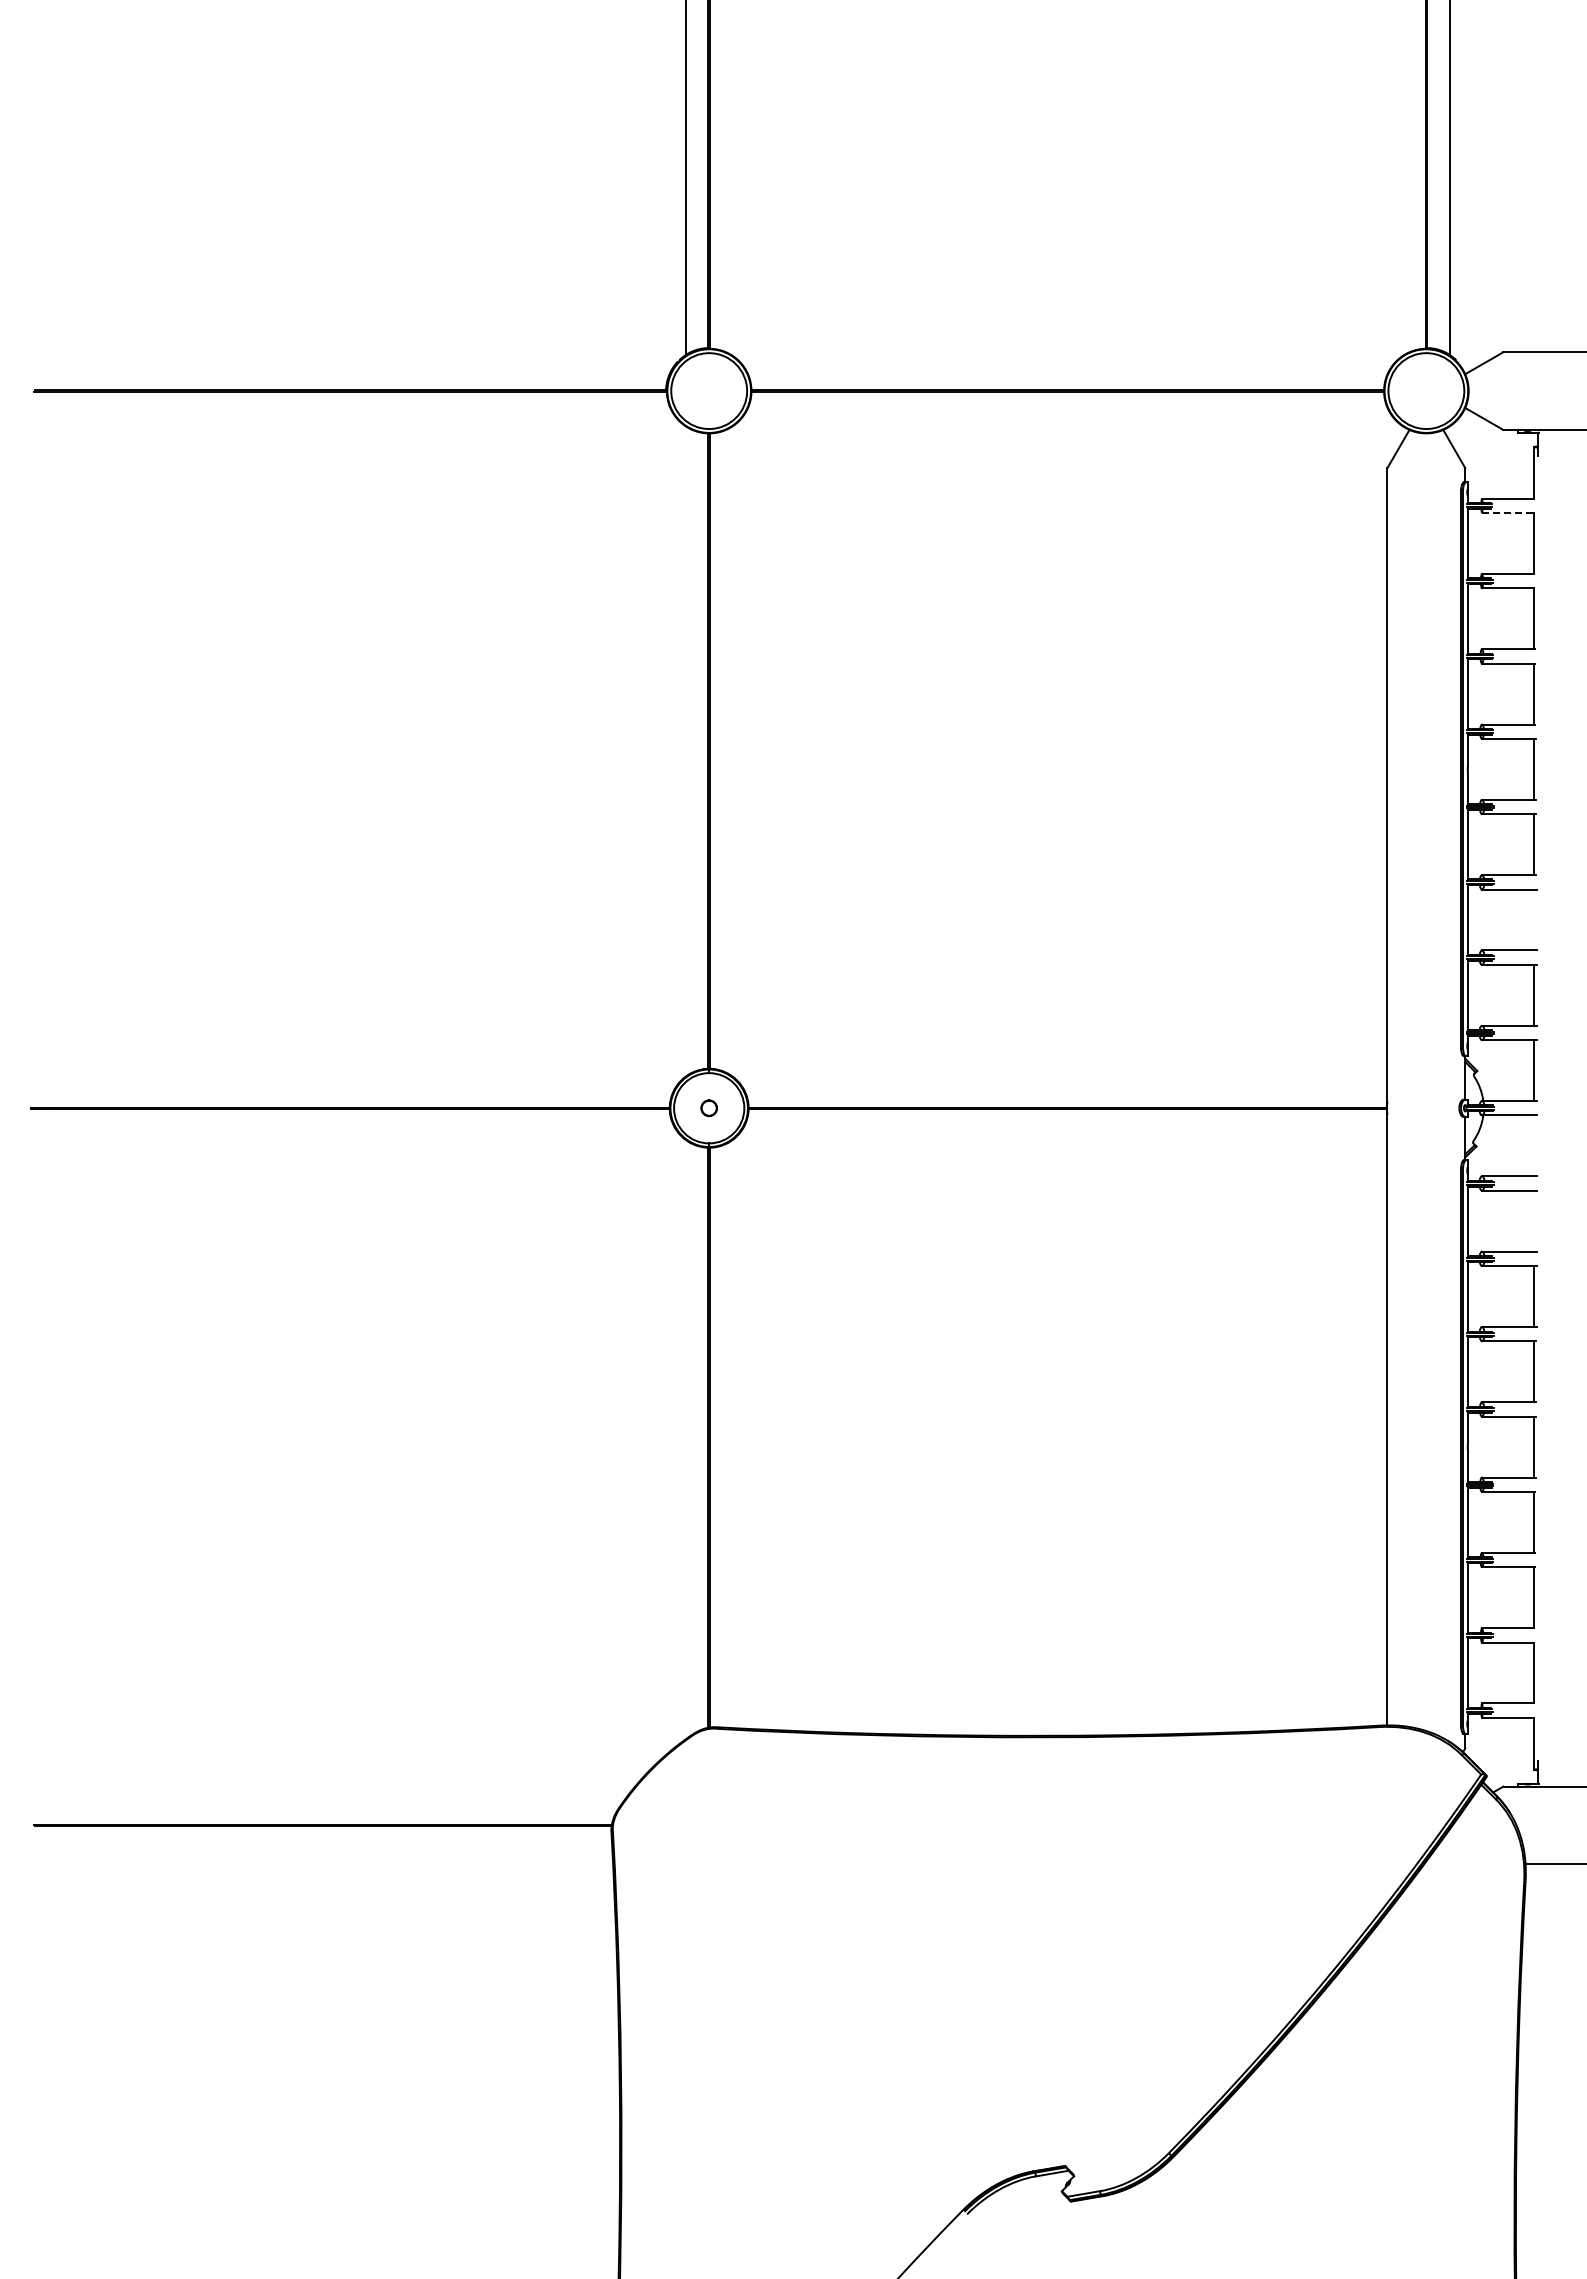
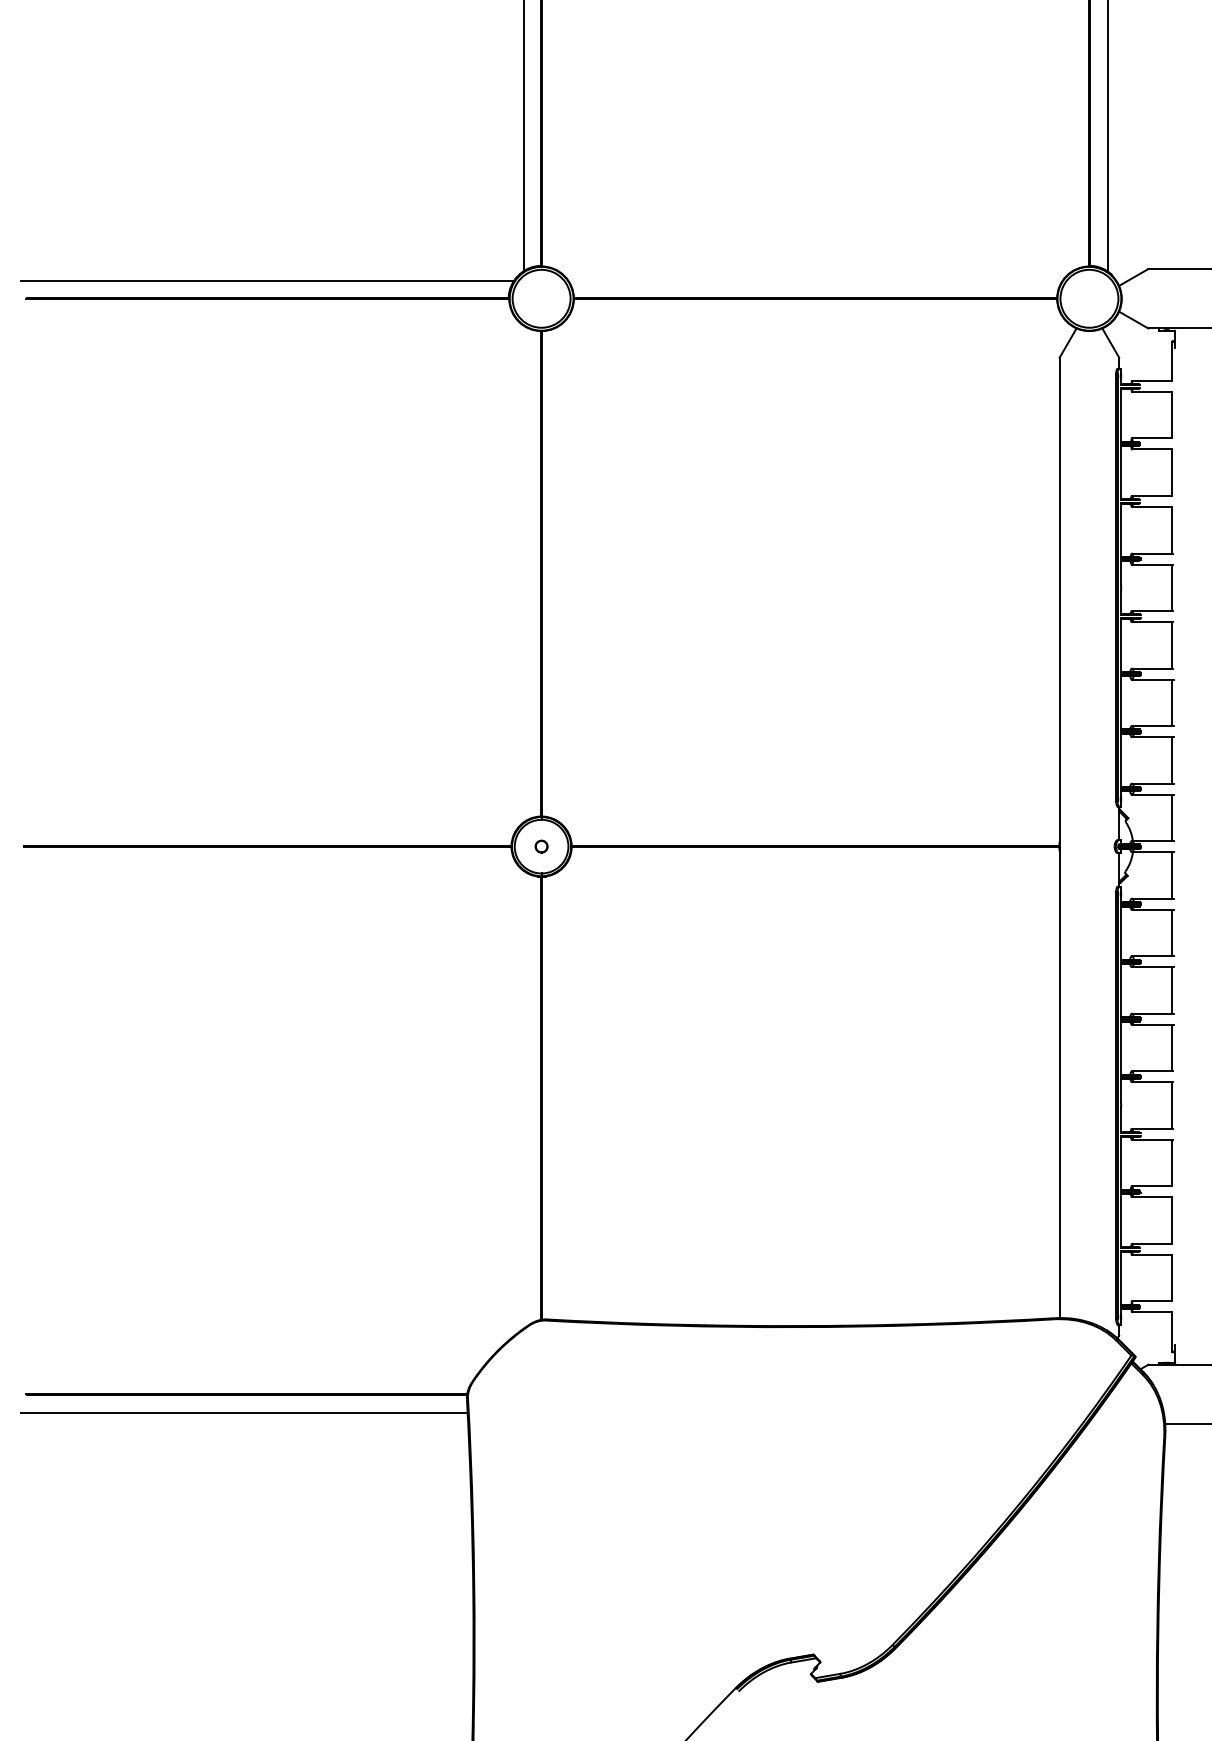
line: (350, 367) -> (267, 280), added
line: (1508, 513) -> (1152, 392), dashed -> solid
line: (1533, 919) -> (1171, 702), added
line: (1533, 1145) -> (1171, 875), added
line: (1533, 1220) -> (1171, 932), added
line: (319, 1849) -> (243, 1412), added

